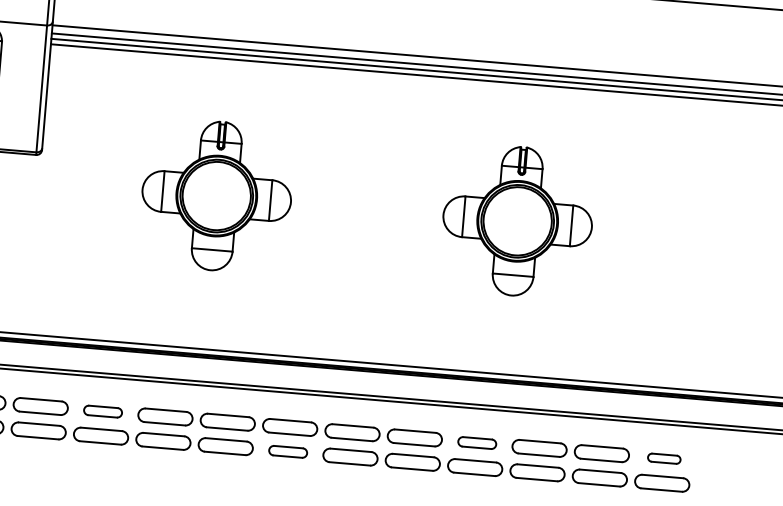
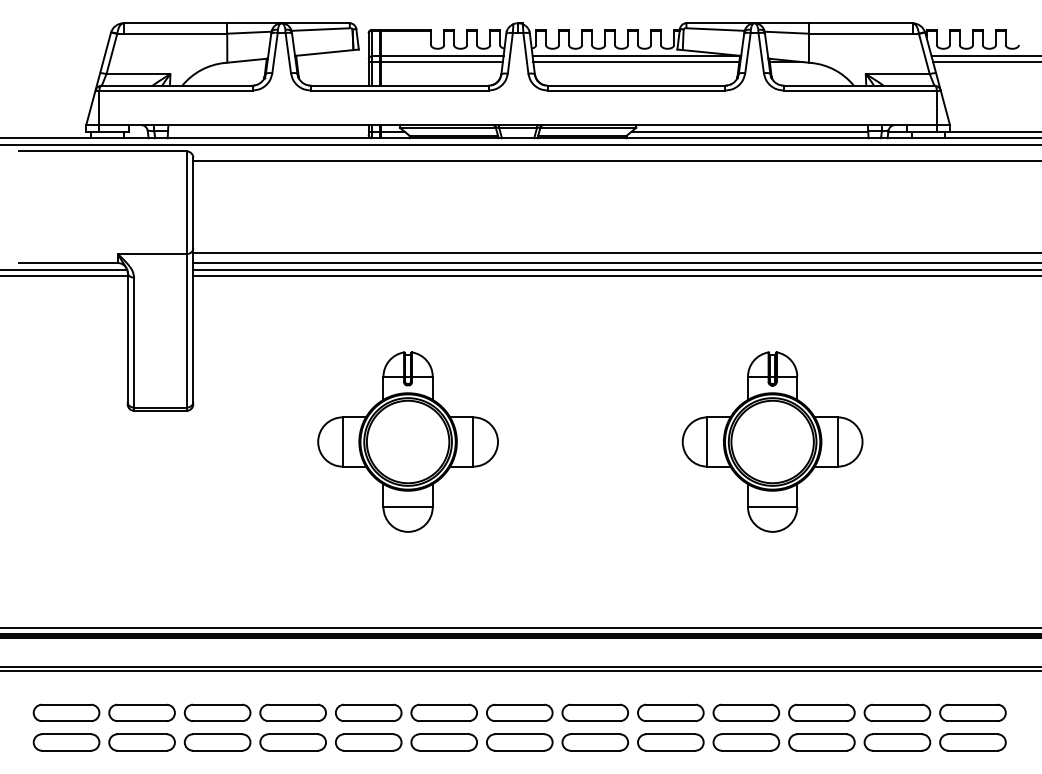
part: (102, 411) -> (292, 712), size x1.43
part: (477, 442) -> (746, 712), size x1.43
part: (287, 451) -> (519, 742), size x1.43
part: (663, 458) -> (972, 712), size x1.67

